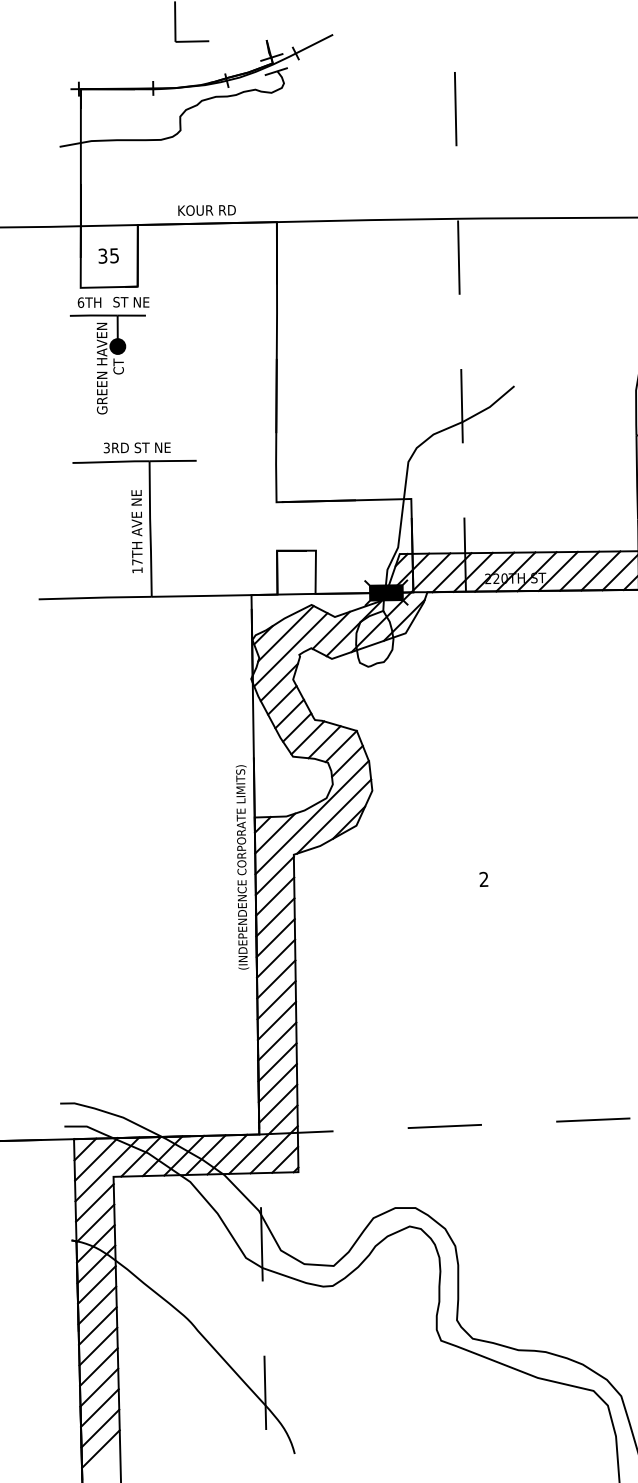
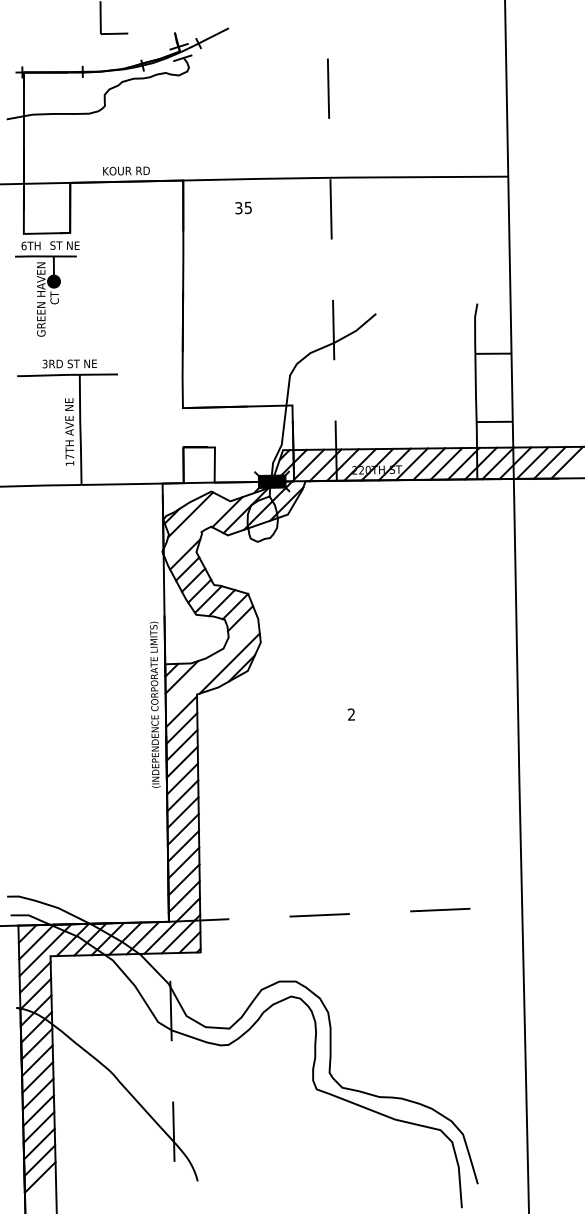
text: (108, 255) -> (243, 207), moved
line: (290, 649) -> (194, 527), removed
line: (311, 817) -> (211, 664), removed

